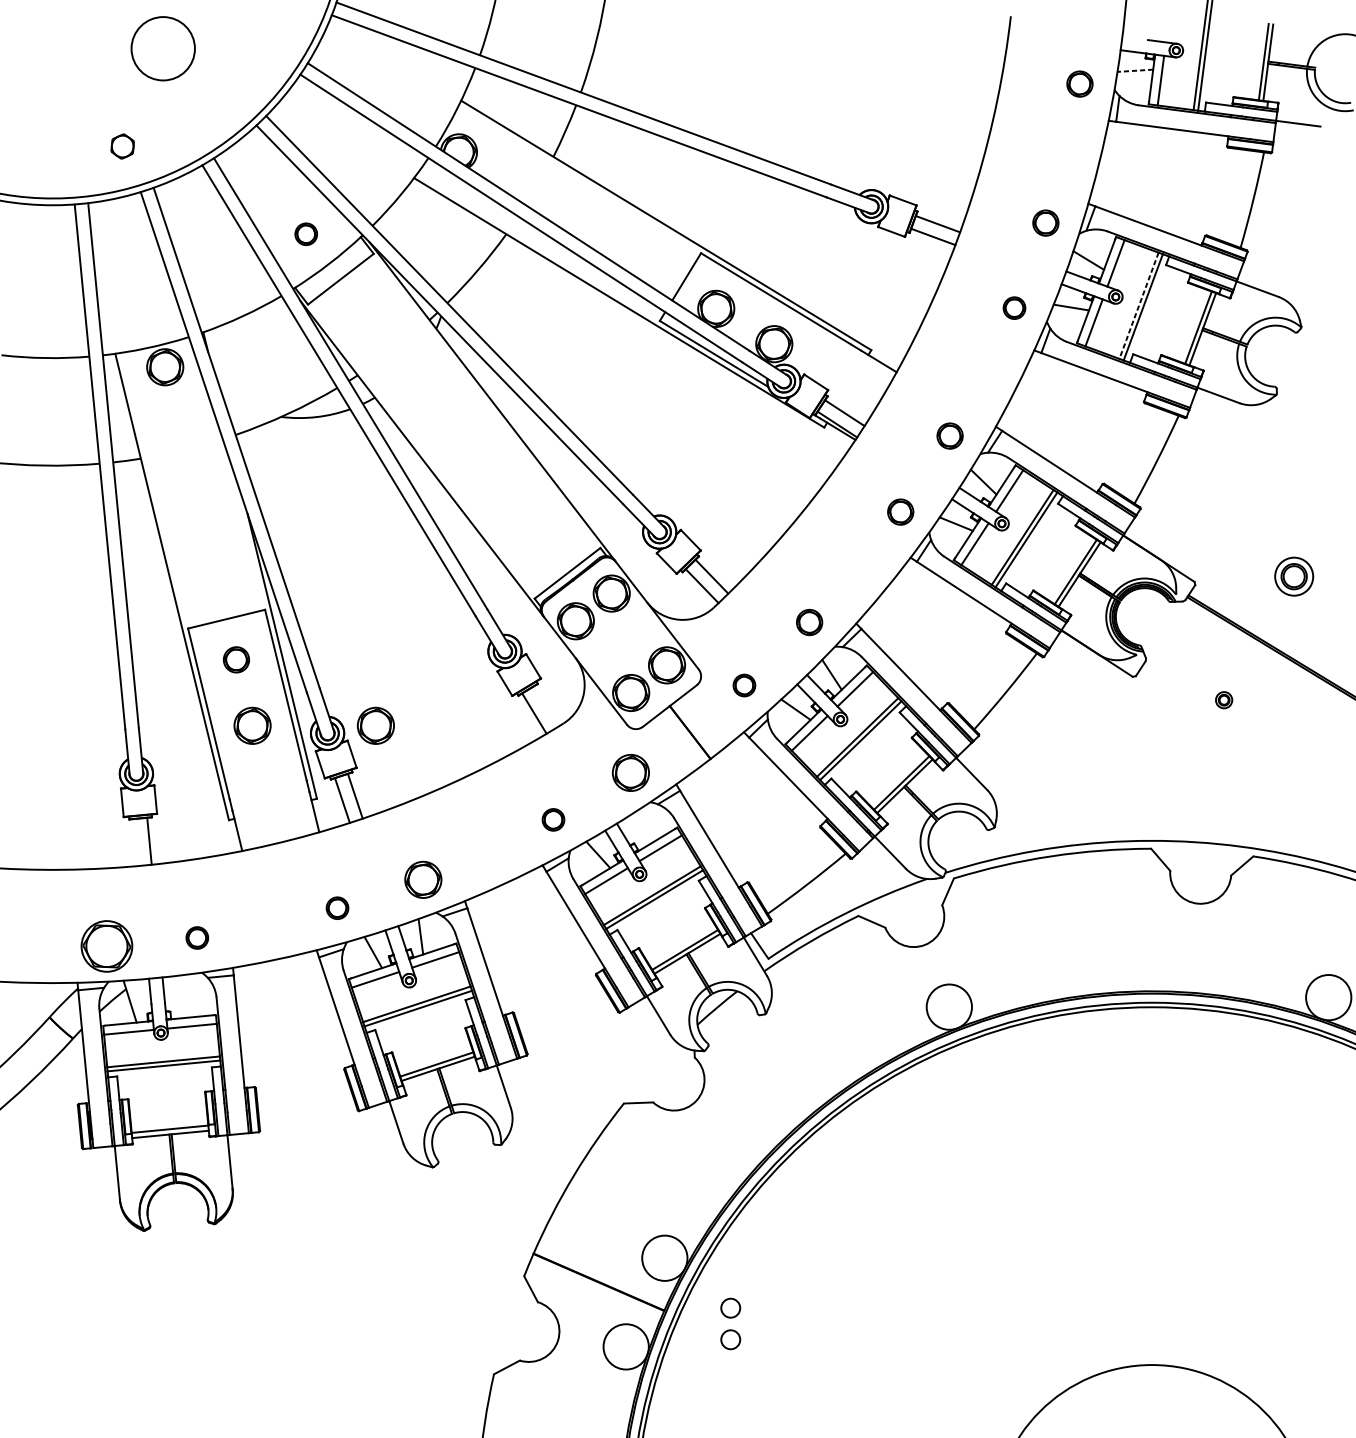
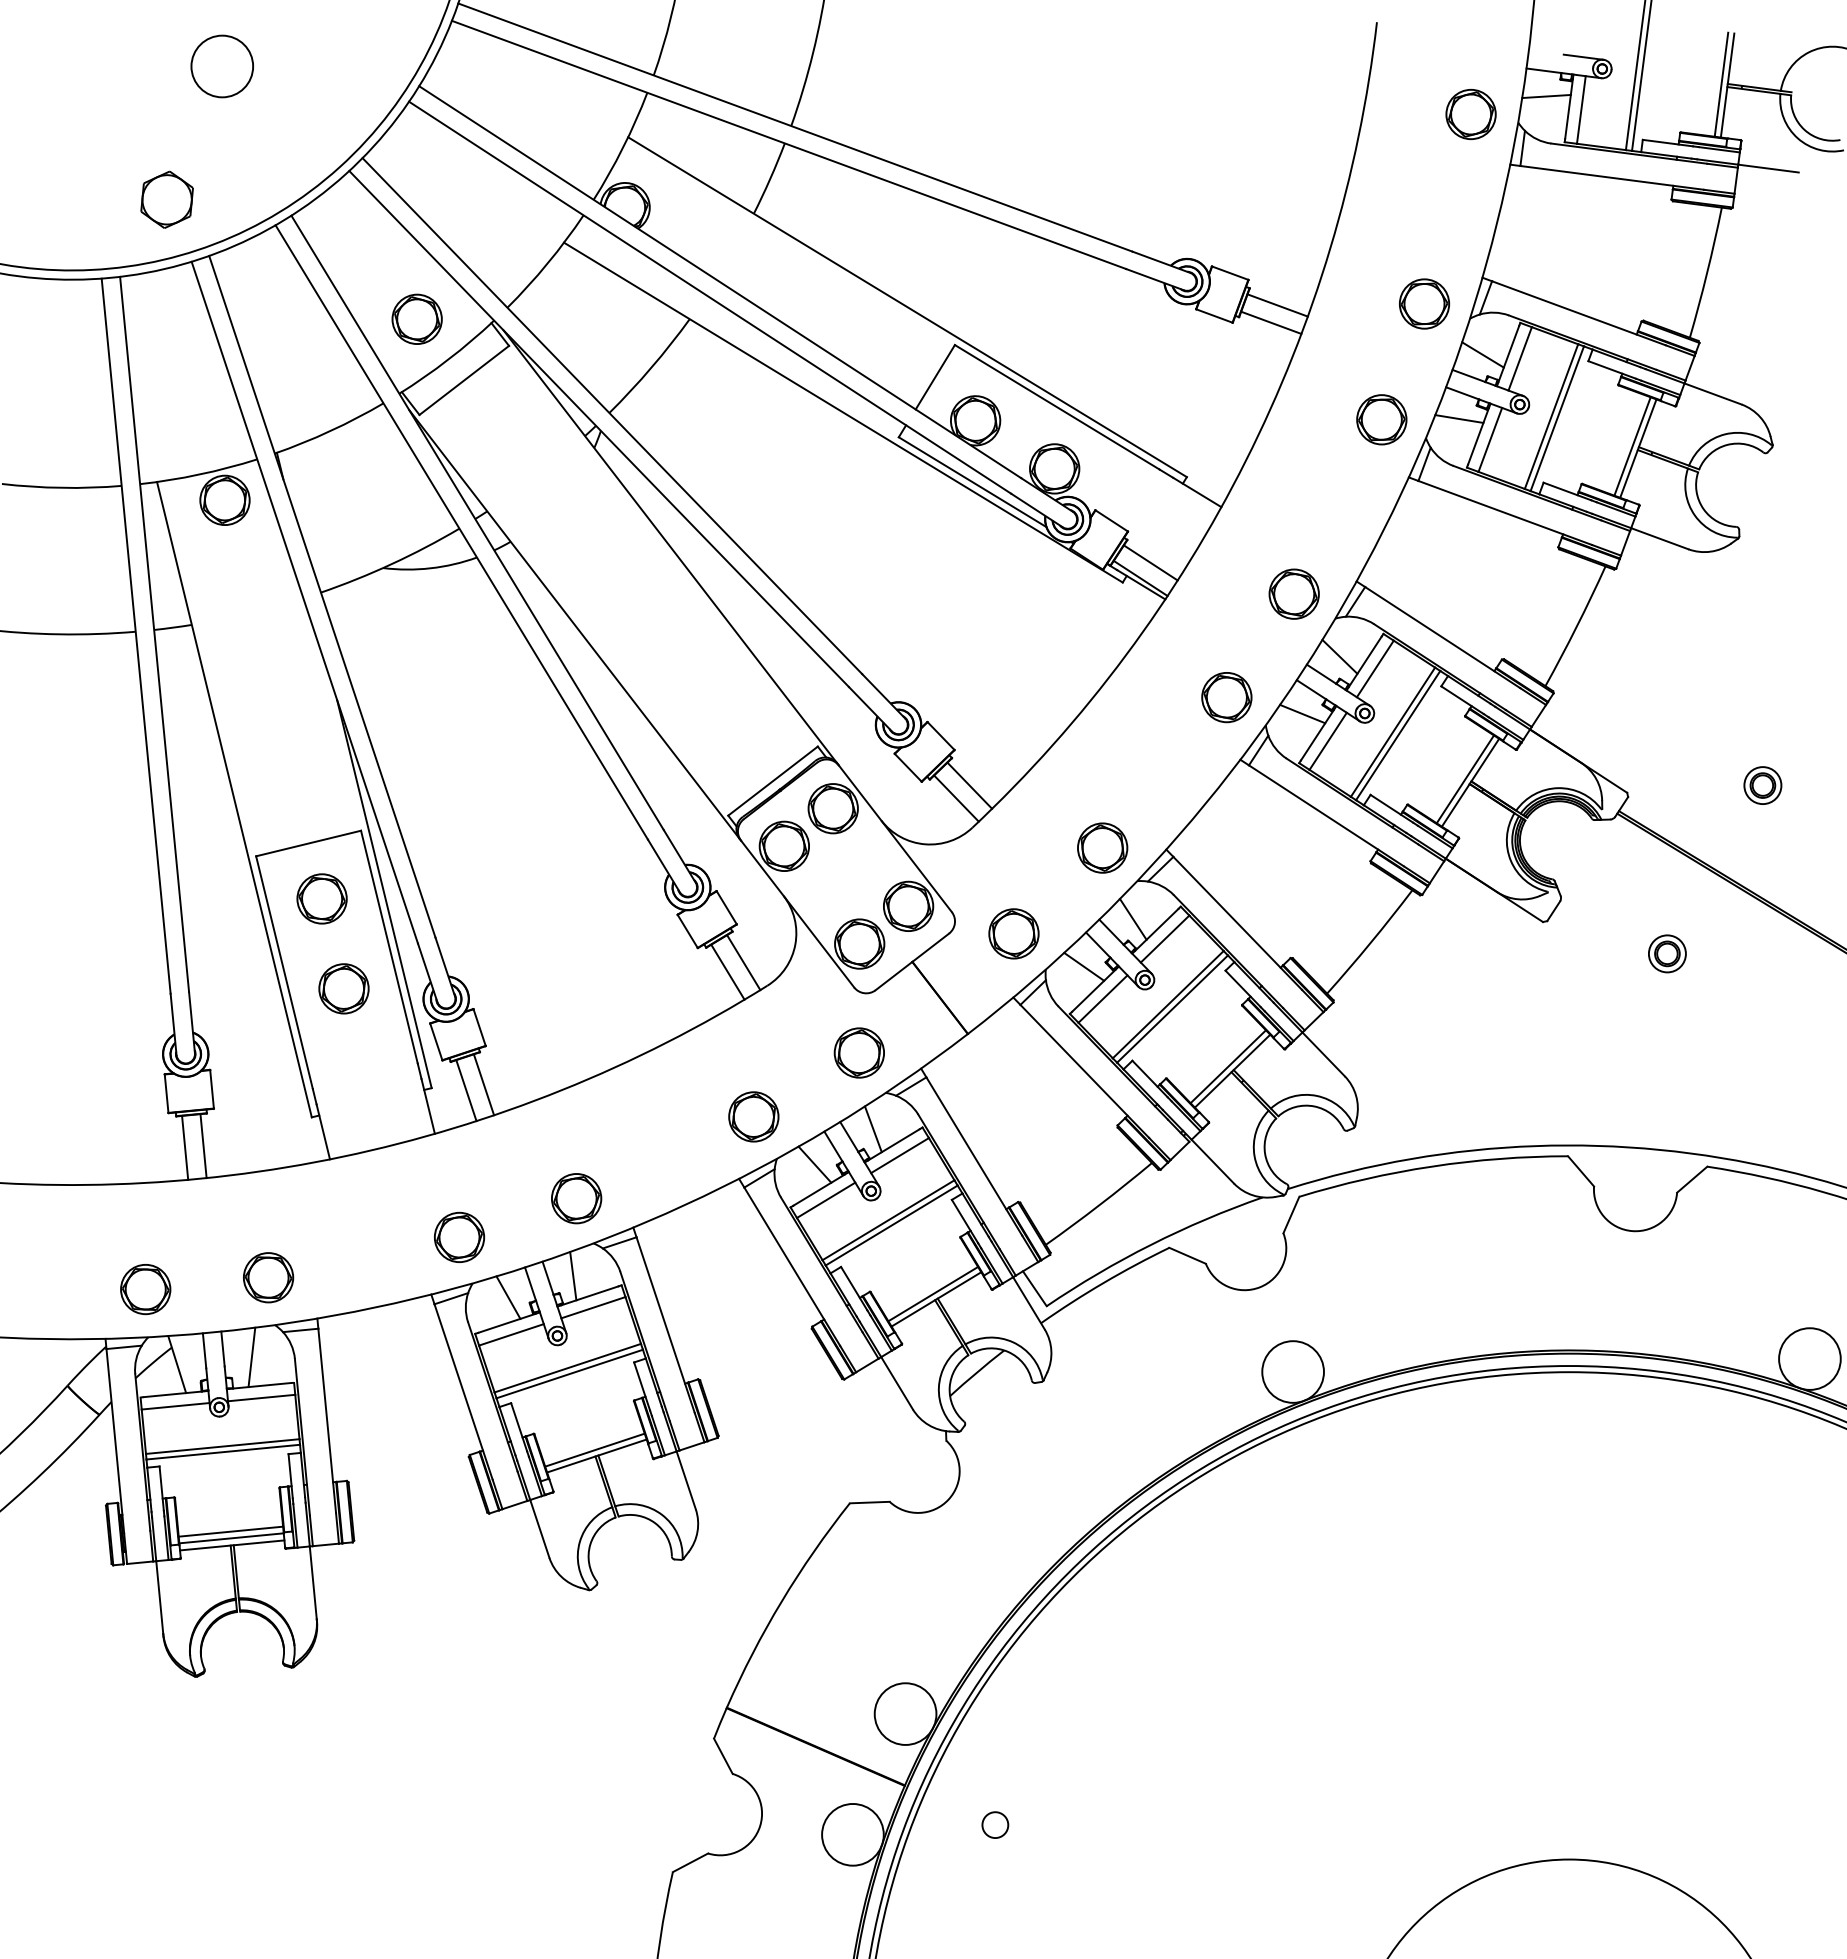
circle: (163, 48) -> (222, 66), size x0.71
line: (1135, 70) -> (1546, 96), dashed -> solid
part: (1079, 84) -> (1470, 114), size x1.43
part: (122, 146) -> (166, 199), size x1.67
part: (1045, 222) -> (1424, 303), size x1.43
part: (305, 233) -> (416, 318), size x1.67
line: (1139, 306) -> (1551, 417), dashed -> solid
part: (1014, 307) -> (1381, 419), size x1.67
part: (949, 435) -> (1293, 593), size x1.43
part: (900, 511) -> (1226, 697), size x1.43
part: (1293, 576) -> (1762, 785), size x0.71
part: (809, 622) -> (1102, 847), size x1.43
part: (236, 659) -> (321, 898), size x1.43
part: (744, 685) -> (1013, 933), size x1.67
part: (1224, 699) -> (1667, 953), size x1.67
line: (545, 706) -> (743, 962), added
part: (375, 725) -> (511, 988), removed
part: (553, 819) -> (753, 1116), size x1.67
line: (640, 829) -> (872, 1129), added
line: (136, 842) -> (185, 1147), added
part: (337, 907) -> (459, 1236), size x1.67
part: (197, 937) -> (268, 1277), size x1.67
part: (106, 946) -> (145, 1289), size x0.71
line: (184, 996) -> (251, 1357), added
line: (169, 1124) -> (230, 1531), added
circle: (730, 1307) -> (995, 1781), removed

